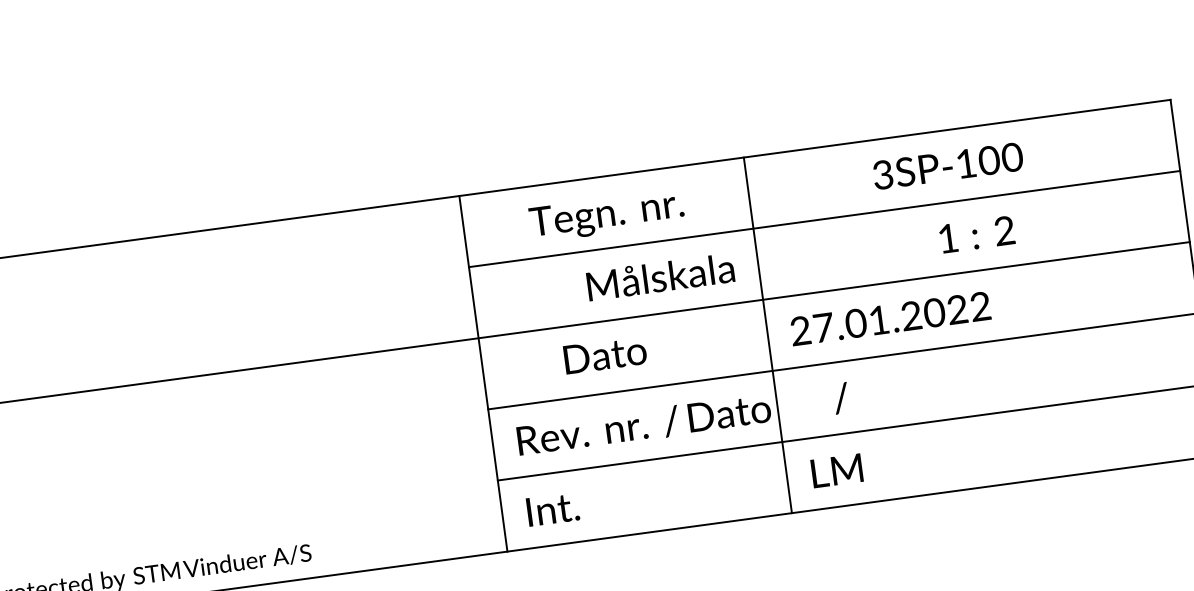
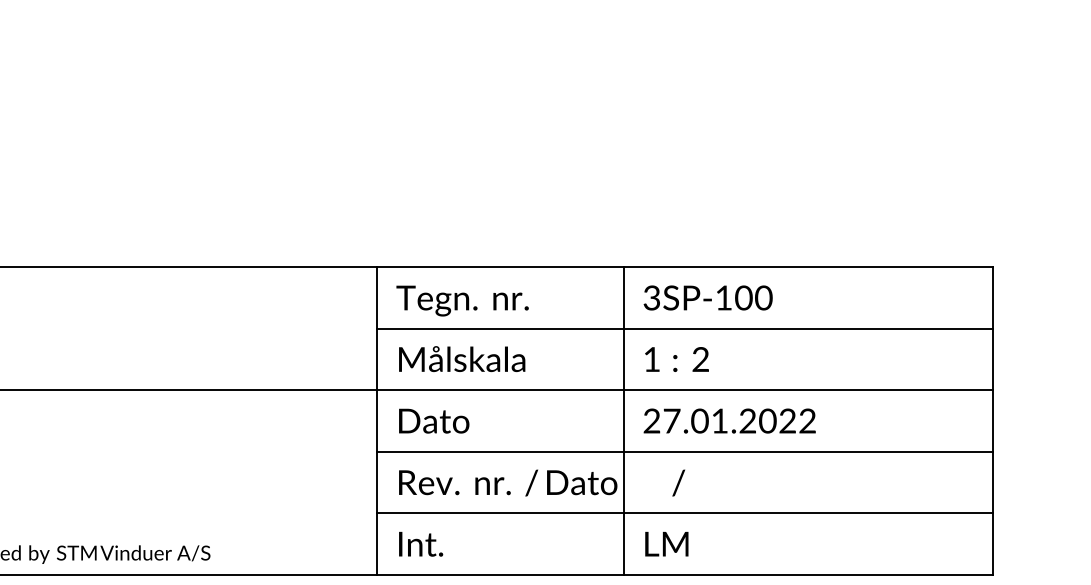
text: (947, 165) -> (707, 297), moved
text: (606, 215) -> (462, 300), moved
text: (976, 234) -> (676, 359), moved
text: (660, 276) -> (462, 358), moved
text: (605, 354) -> (434, 420), moved

